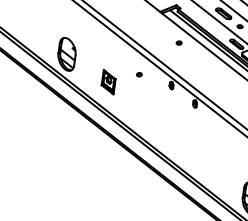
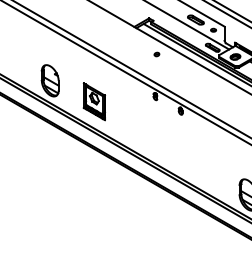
part: (138, 74) -> (122, 90), removed
part: (107, 81) -> (93, 101), size x1.67

